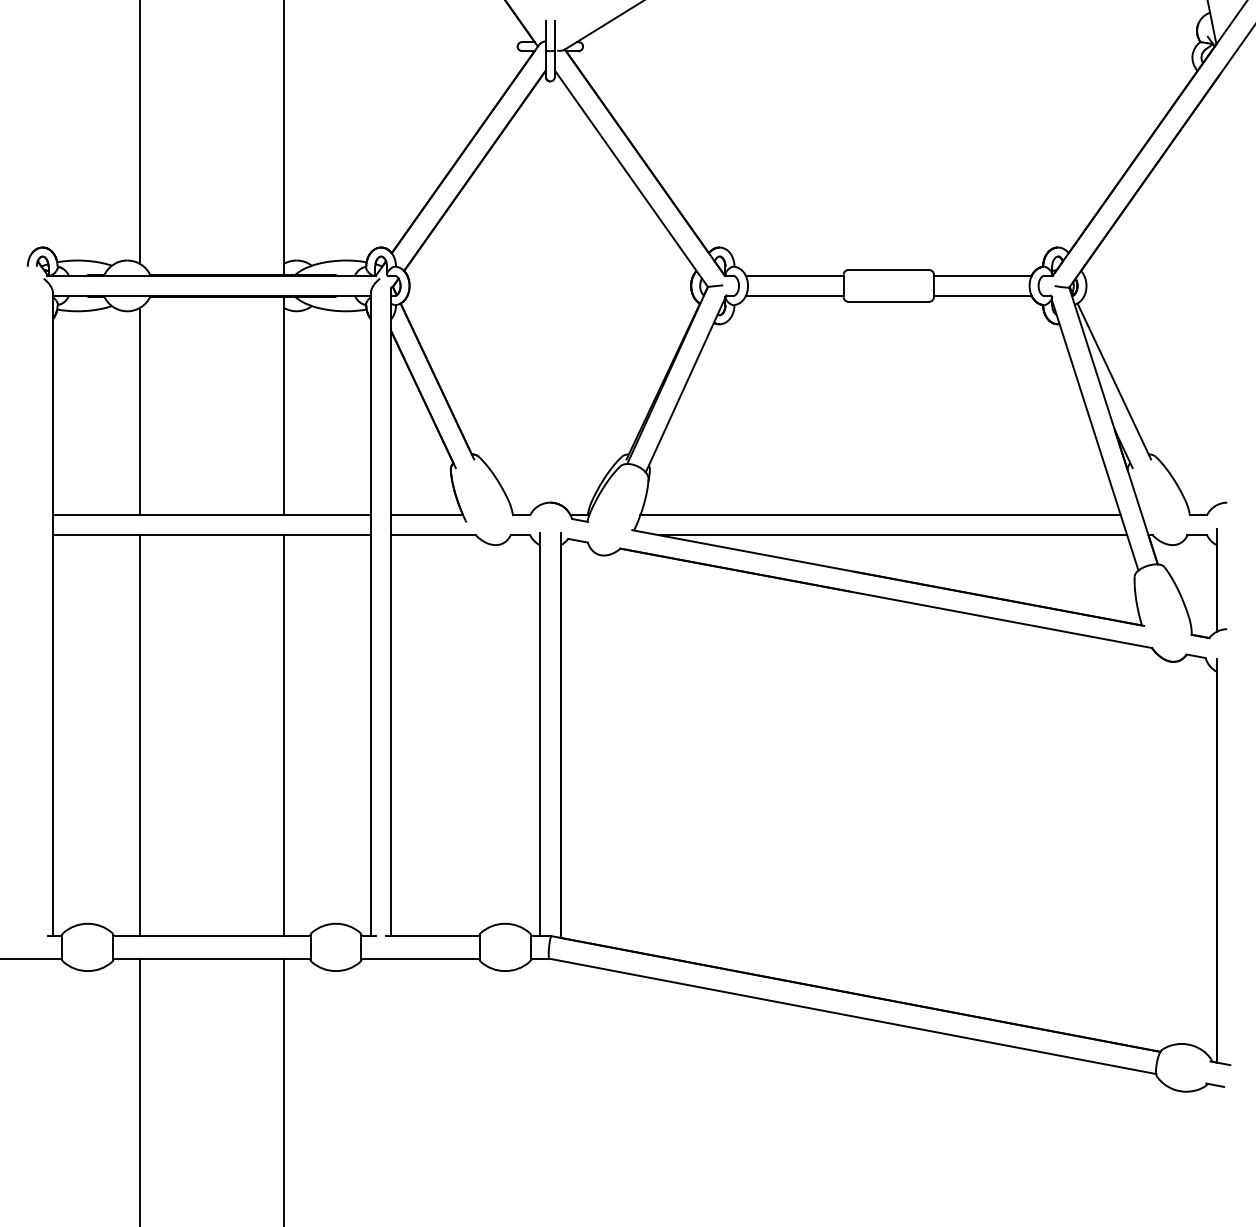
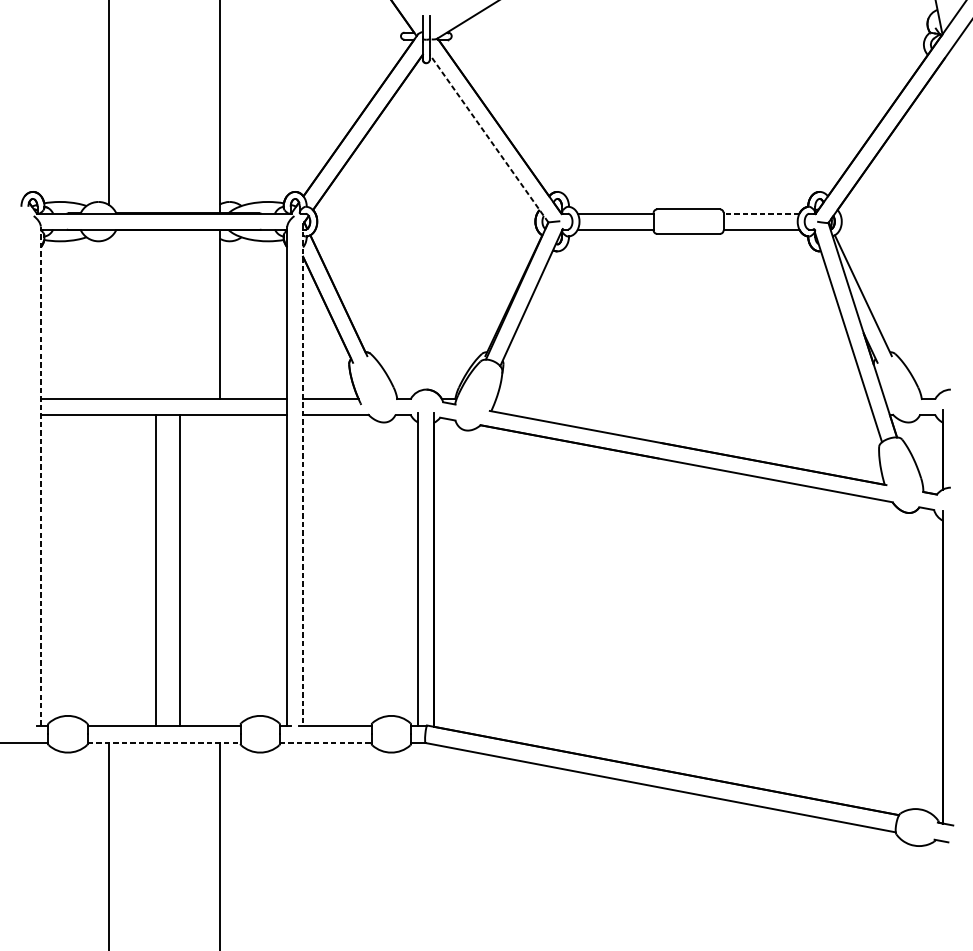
line: (631, 178) -> (489, 138), solid -> dashed
line: (982, 275) -> (761, 213), solid -> dashed
line: (140, 411) -> (108, 318), removed
line: (880, 515) -> (682, 399), removed
line: (893, 535) -> (692, 415), removed
line: (52, 614) -> (40, 476), solid -> dashed
line: (391, 617) -> (303, 478), solid -> dashed
line: (140, 735) -> (156, 570), moved
line: (283, 735) -> (180, 570), moved
line: (211, 958) -> (163, 742), solid -> dashed
line: (421, 958) -> (326, 742), solid -> dashed

